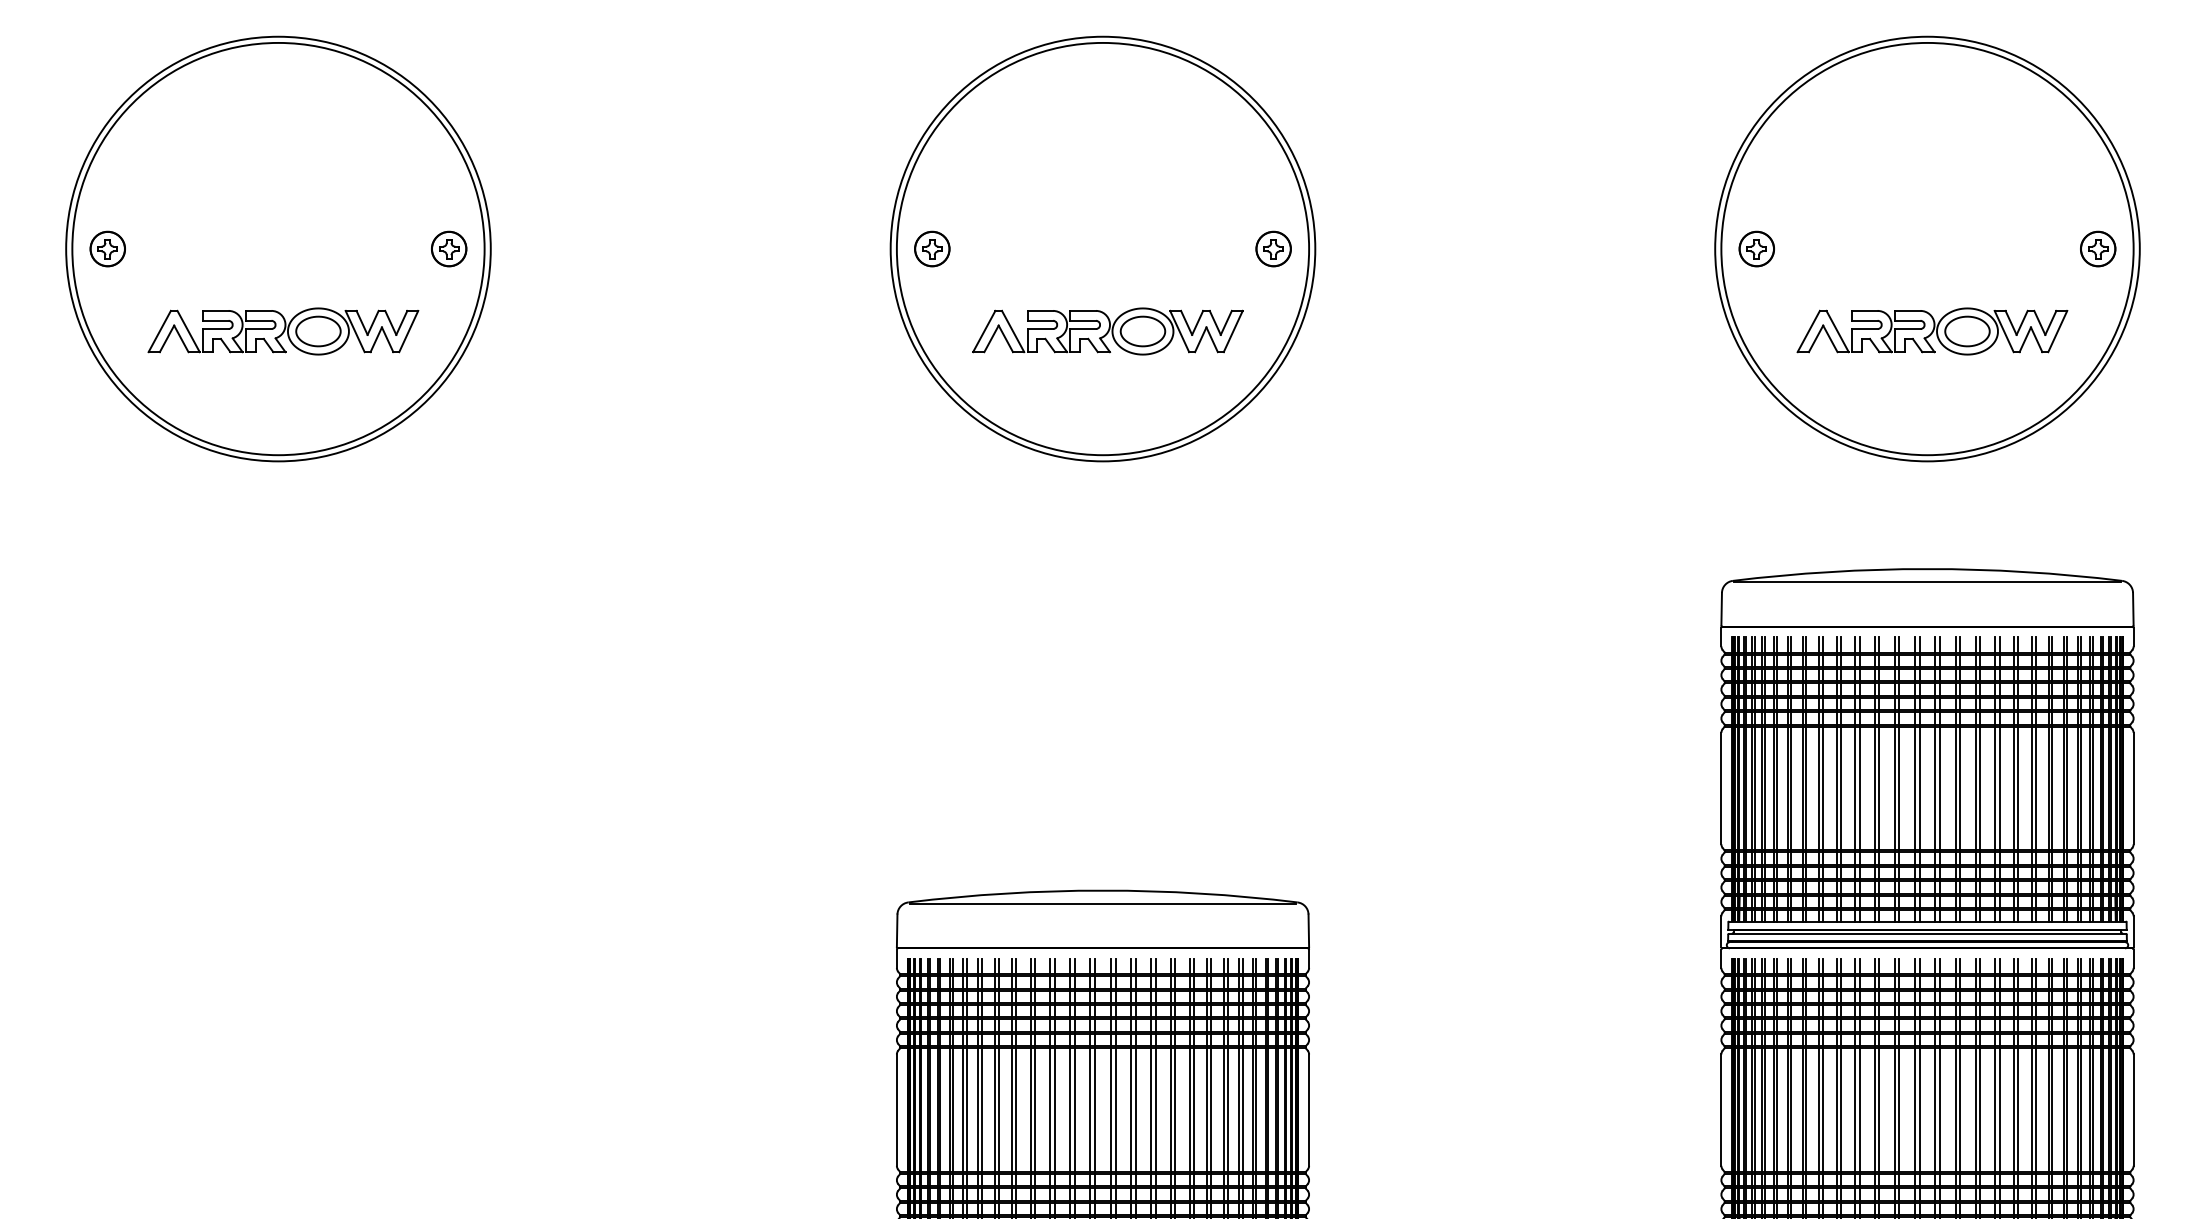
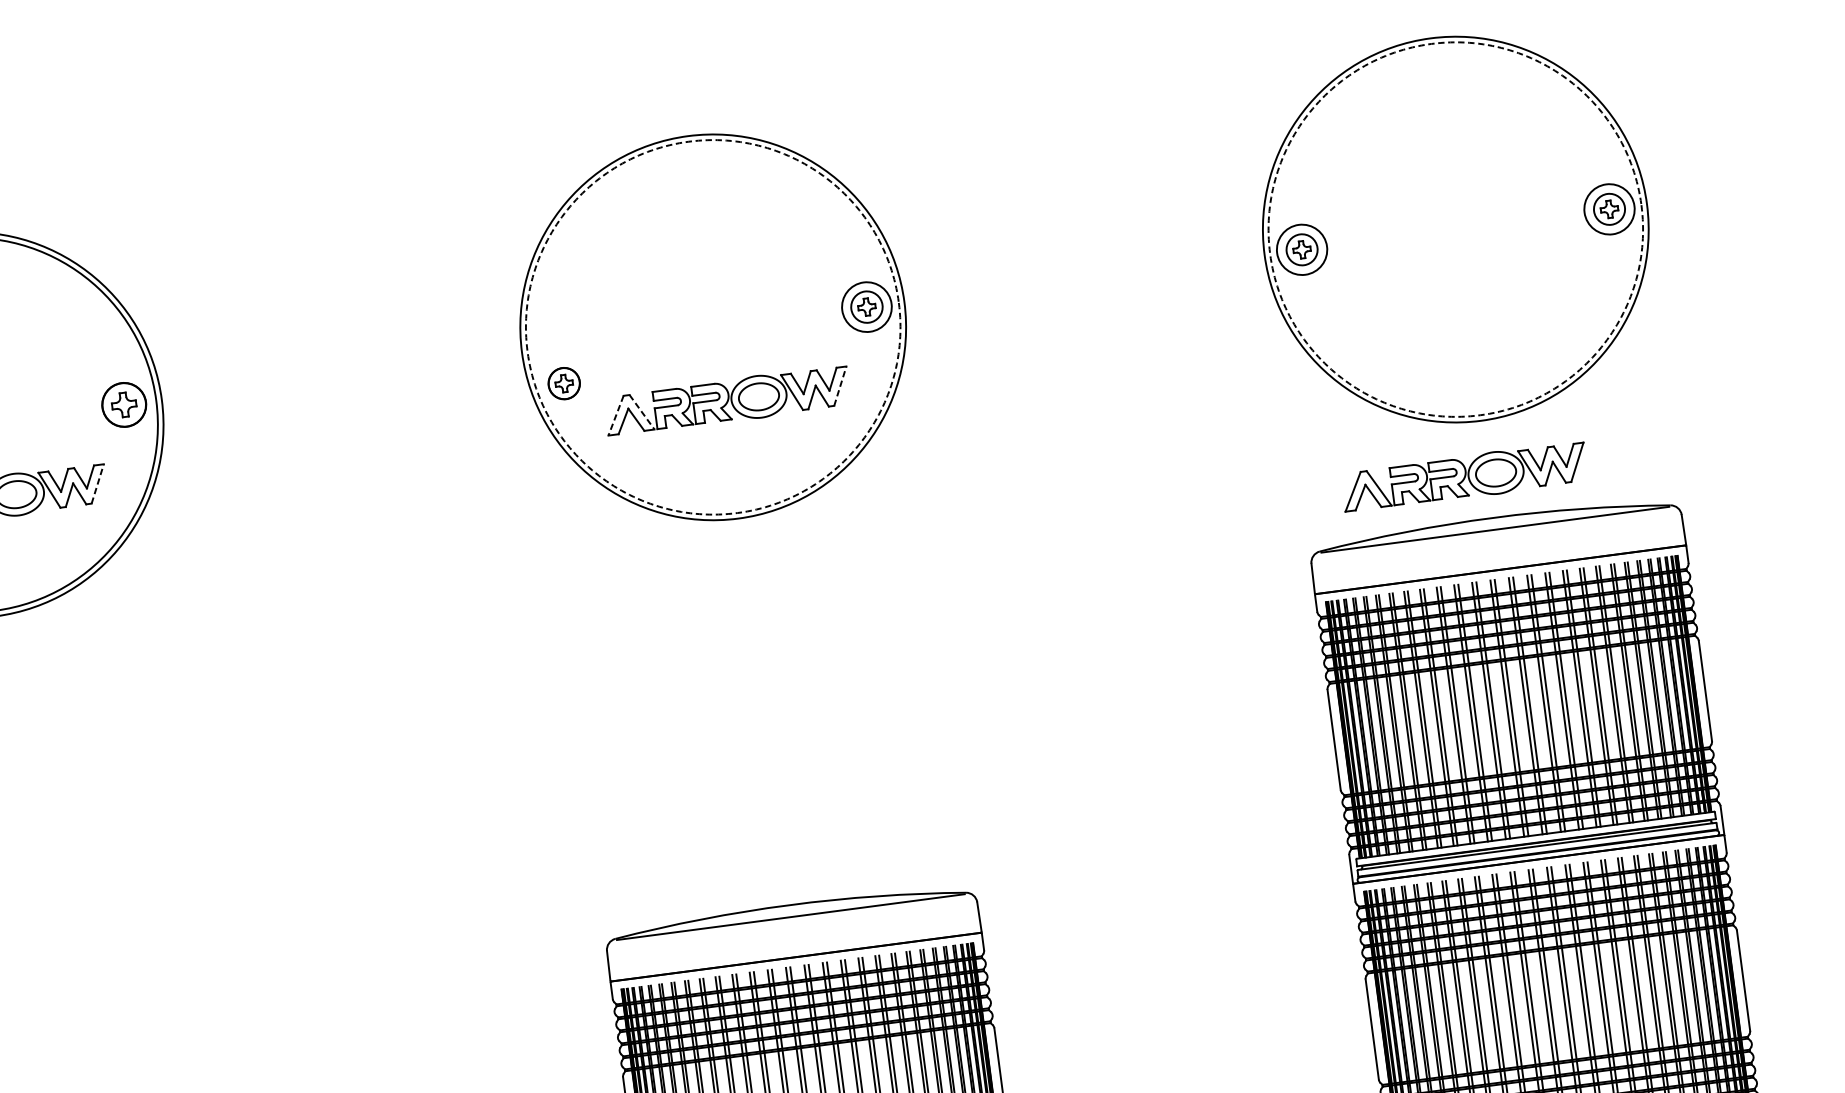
part: (449, 248) -> (124, 404), size x1.4
part: (932, 248) -> (564, 383), moved
circle: (1102, 248) -> (712, 326), solid -> dashed
circle: (1273, 248) -> (866, 306), size x1.6
circle: (1756, 248) -> (1301, 249), size x1.6
circle: (1927, 248) -> (1455, 229), solid -> dashed
circle: (2097, 248) -> (1608, 208), size x1.6
line: (408, 331) -> (97, 483), solid -> dashed
line: (984, 331) -> (616, 415), solid -> dashed
line: (1013, 331) -> (642, 412), solid -> dashed
line: (1233, 331) -> (840, 386), solid -> dashed
part: (1932, 331) -> (1464, 477), moved

